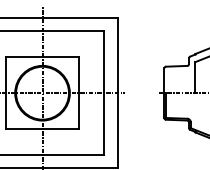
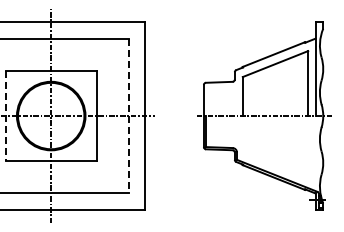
line: (6, 93) -> (5, 116), solid -> dashed
line: (104, 93) -> (128, 116), solid -> dashed

